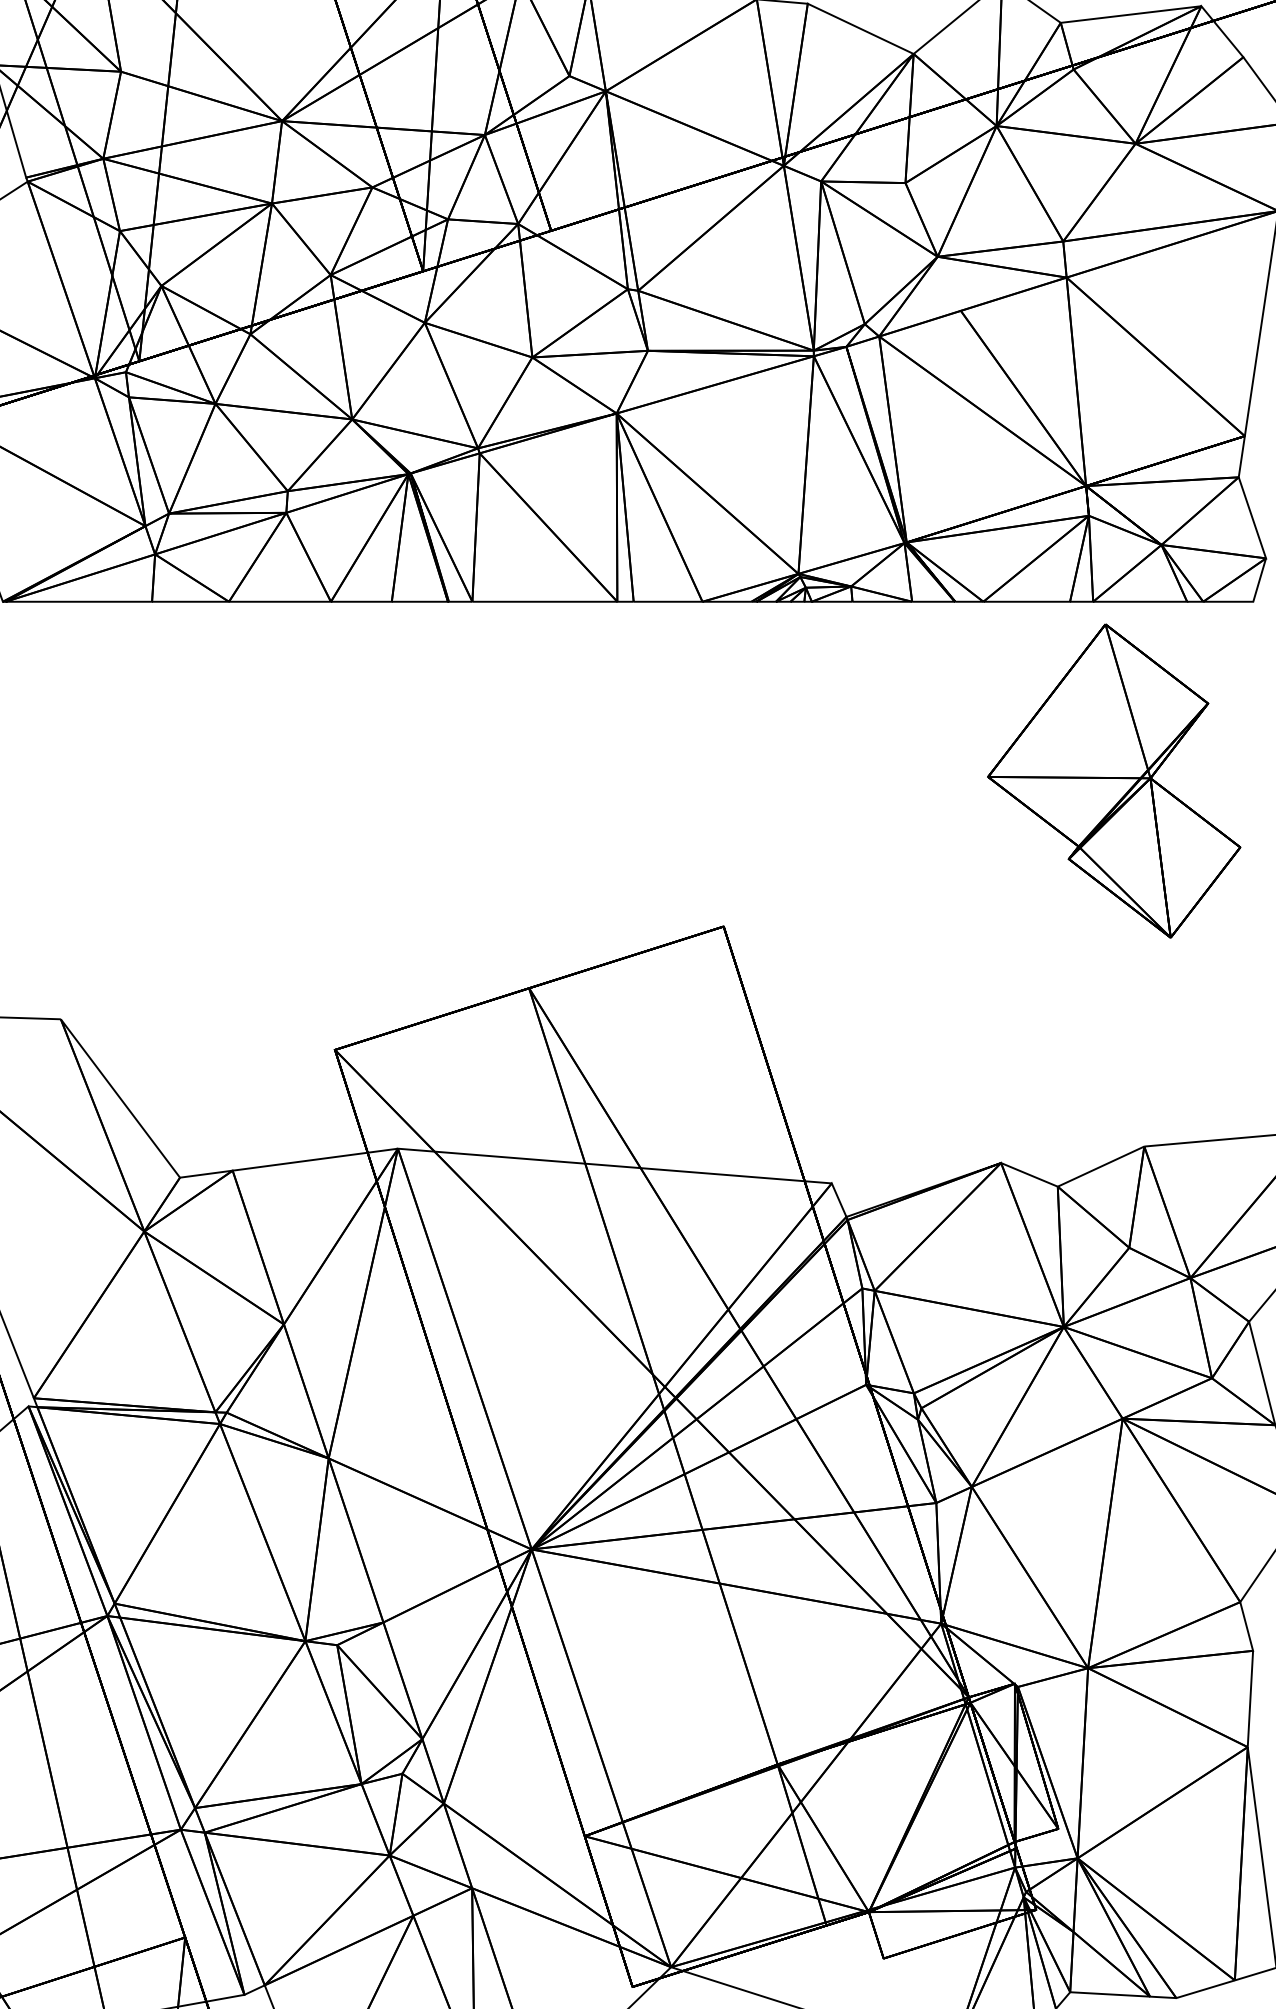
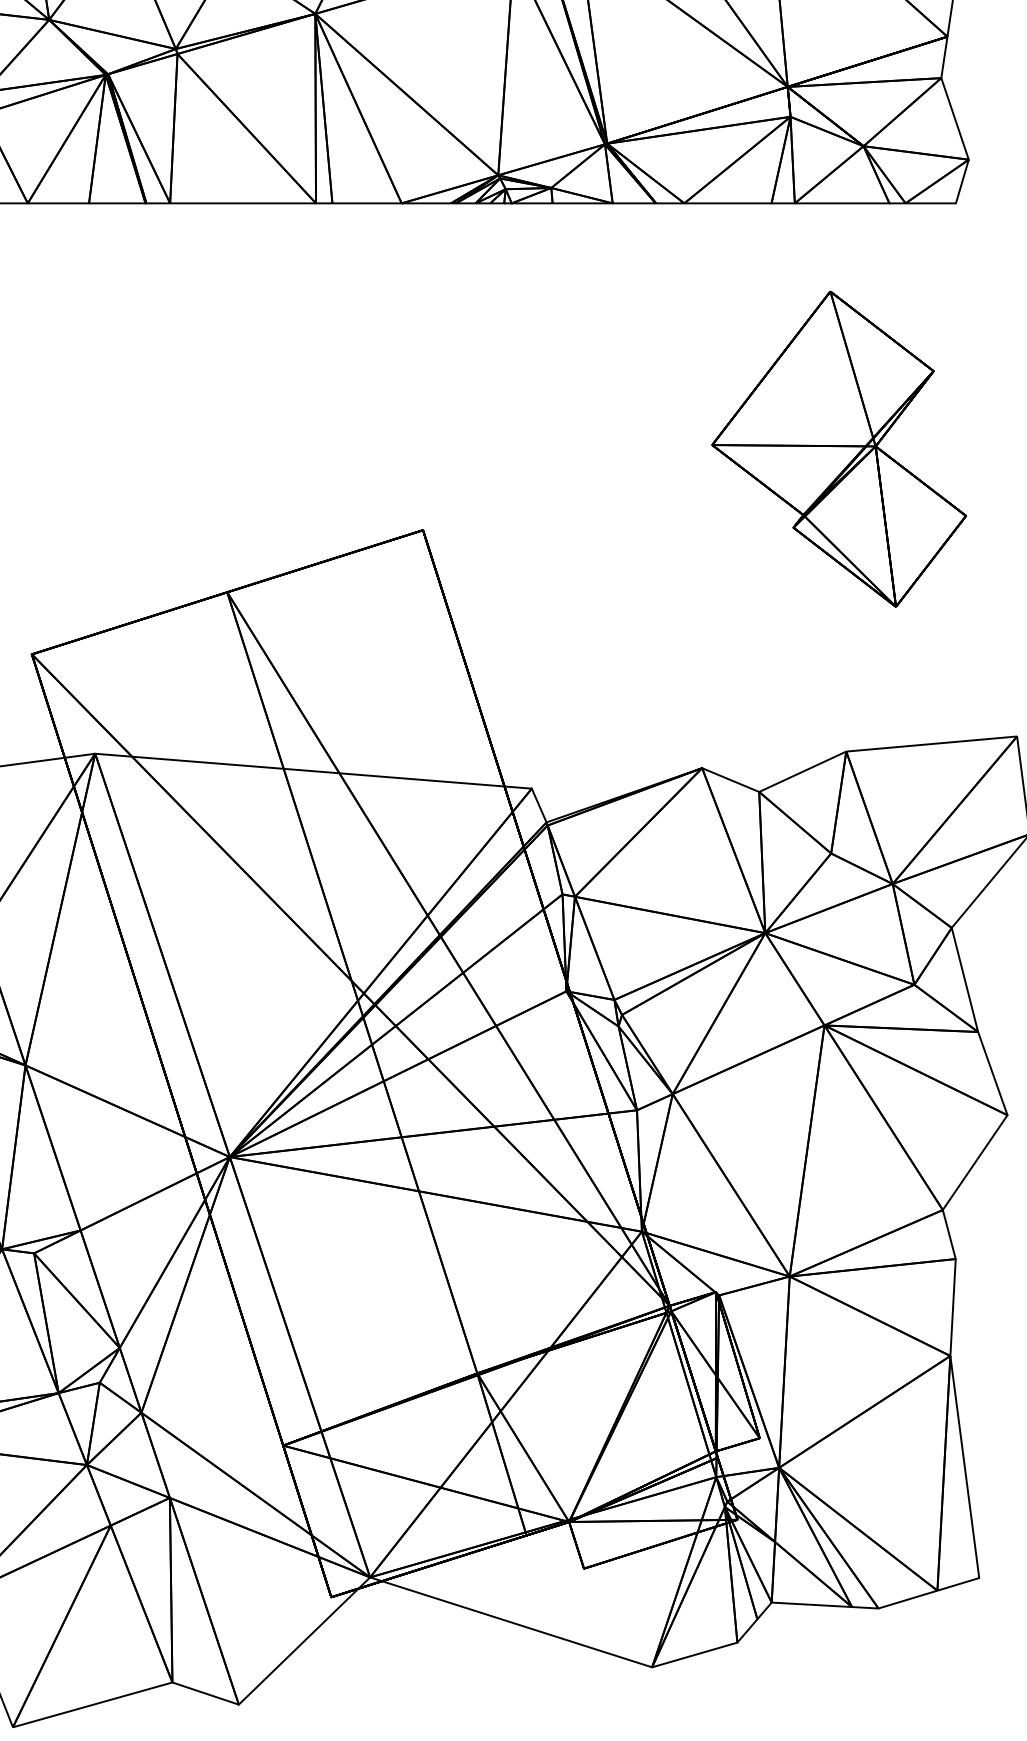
part: (1114, 780) -> (839, 448), moved

